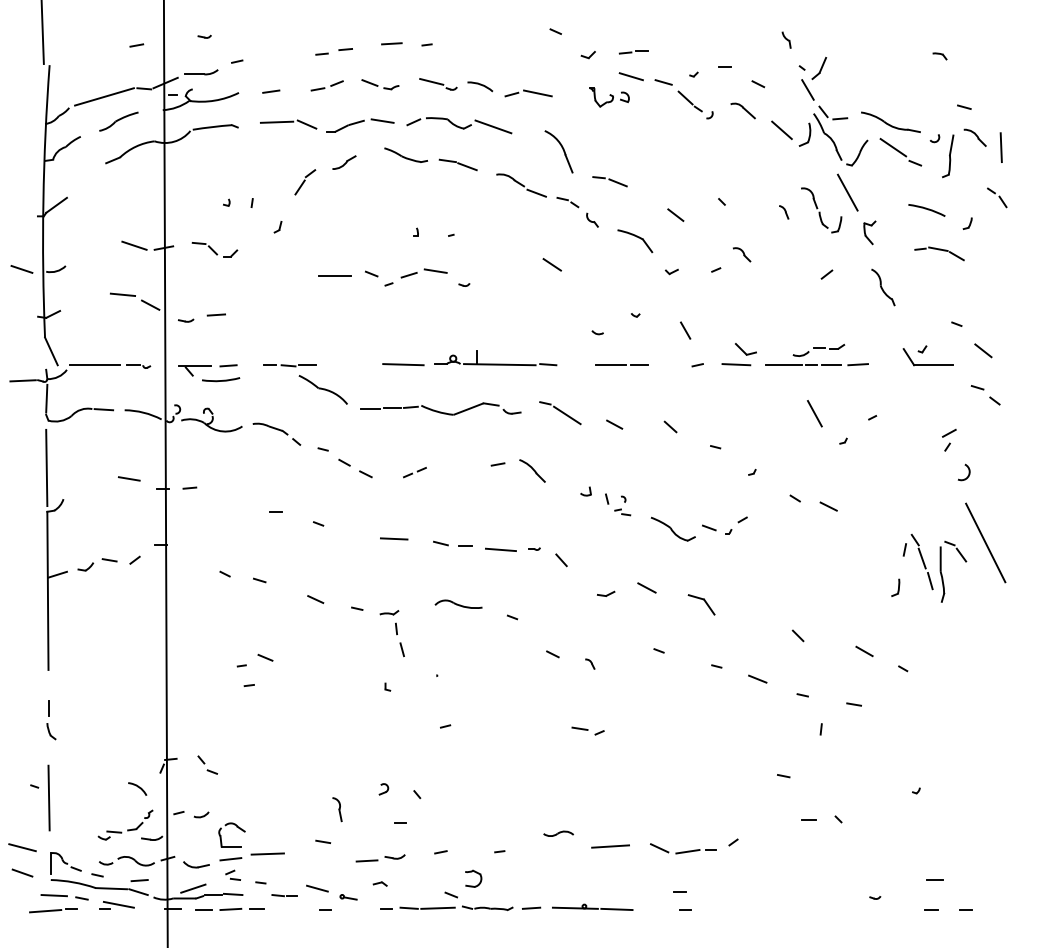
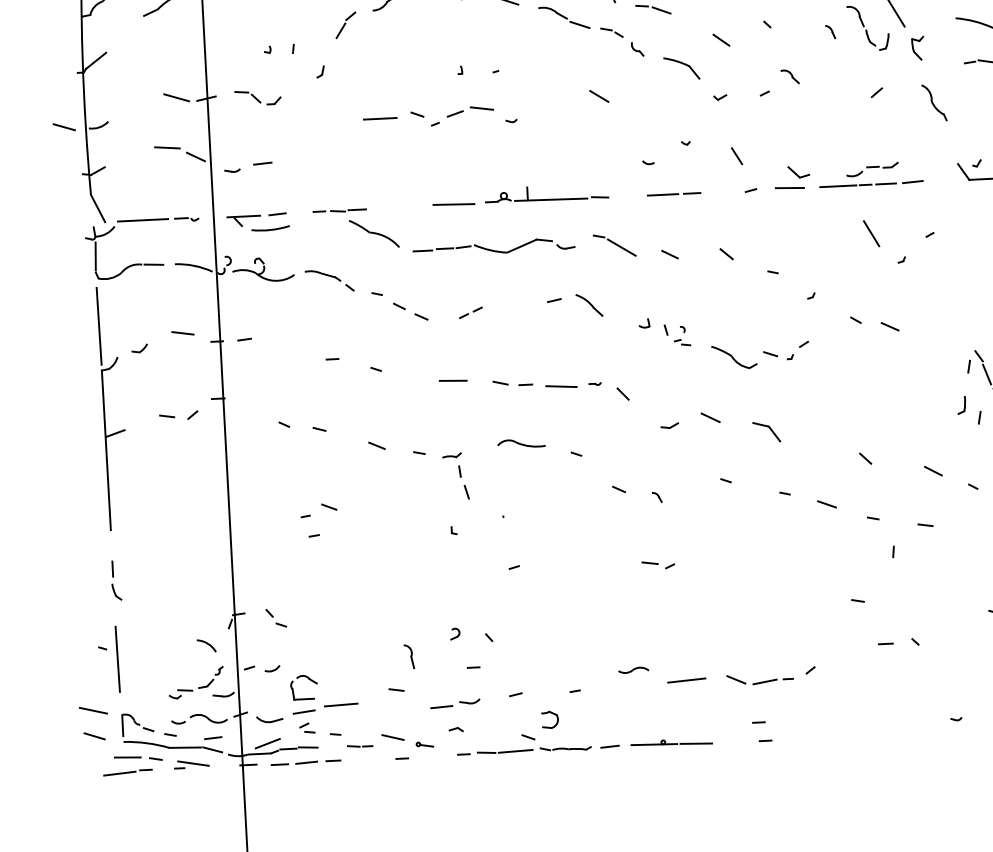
line: (22, 380) -> (70, 239), removed
part: (85, 566) -> (139, 348), moved
line: (912, 600) -> (979, 417), added

